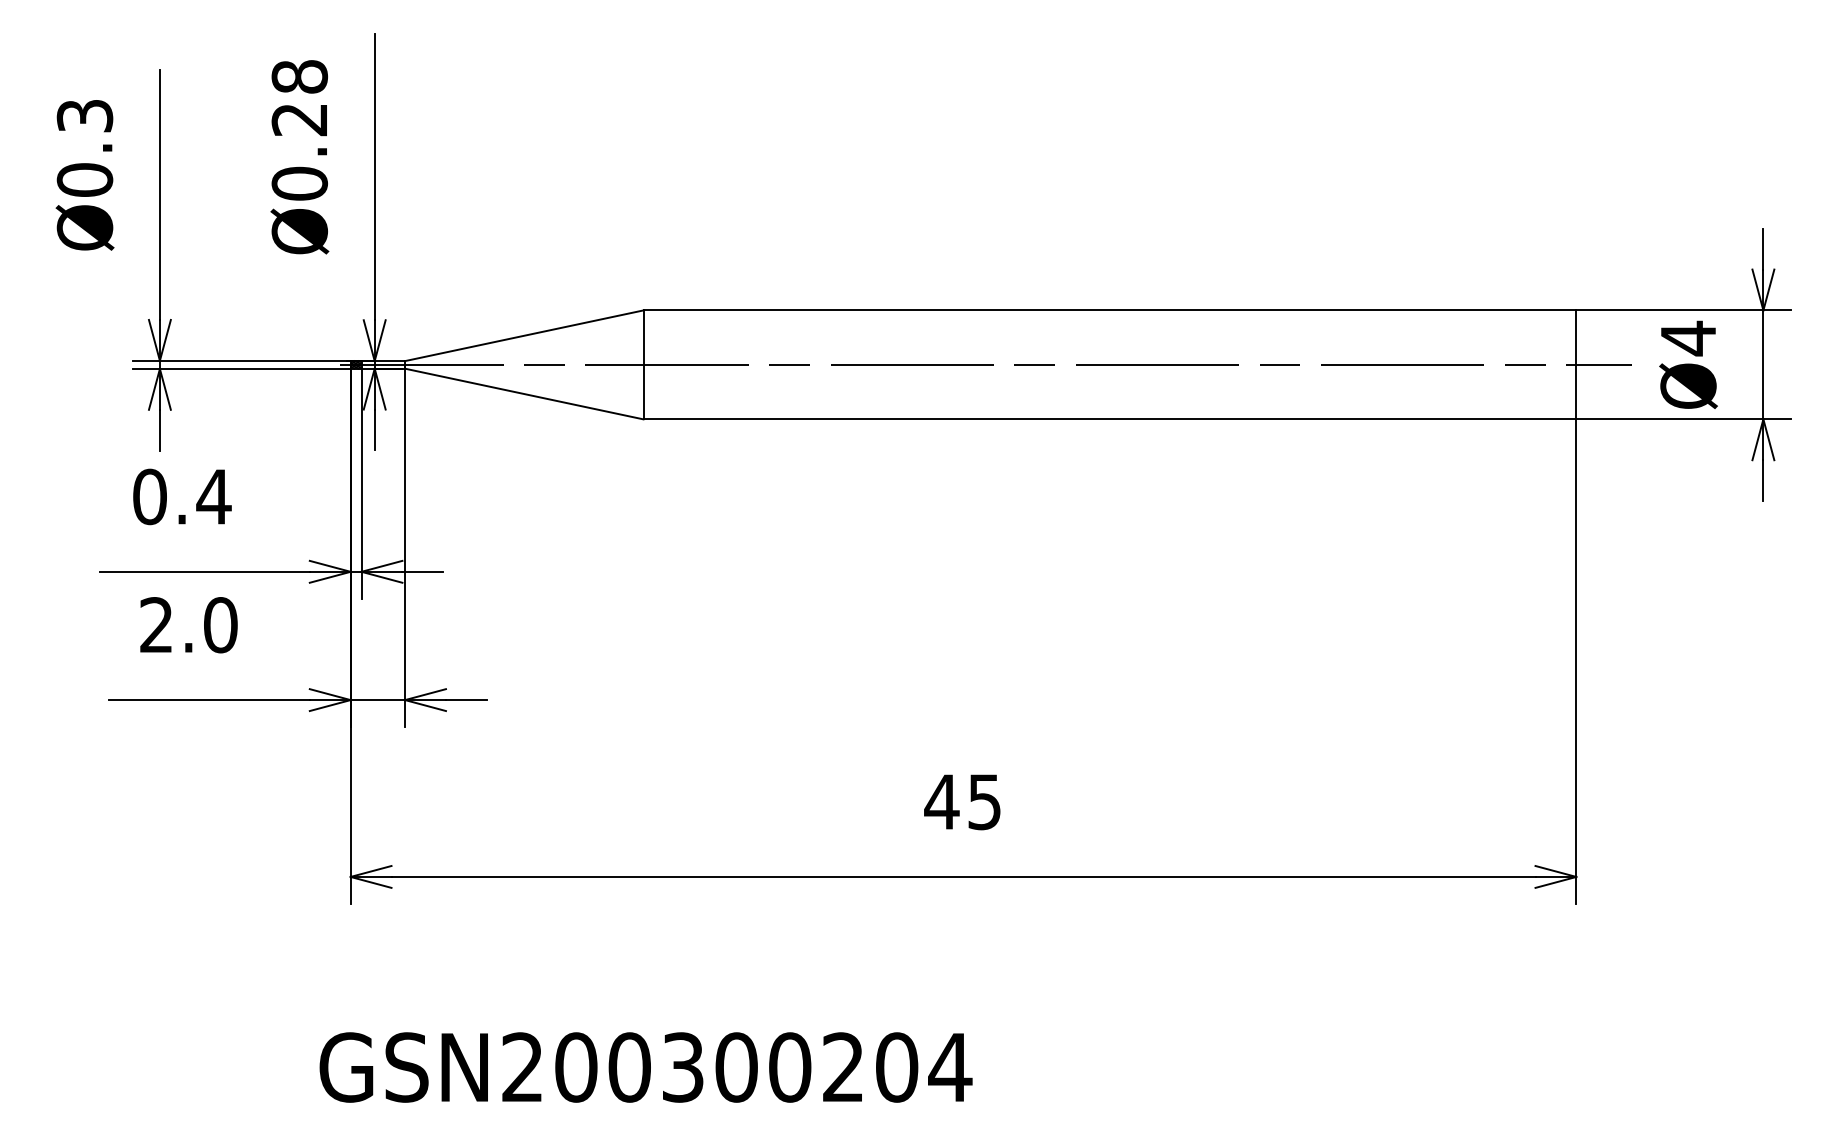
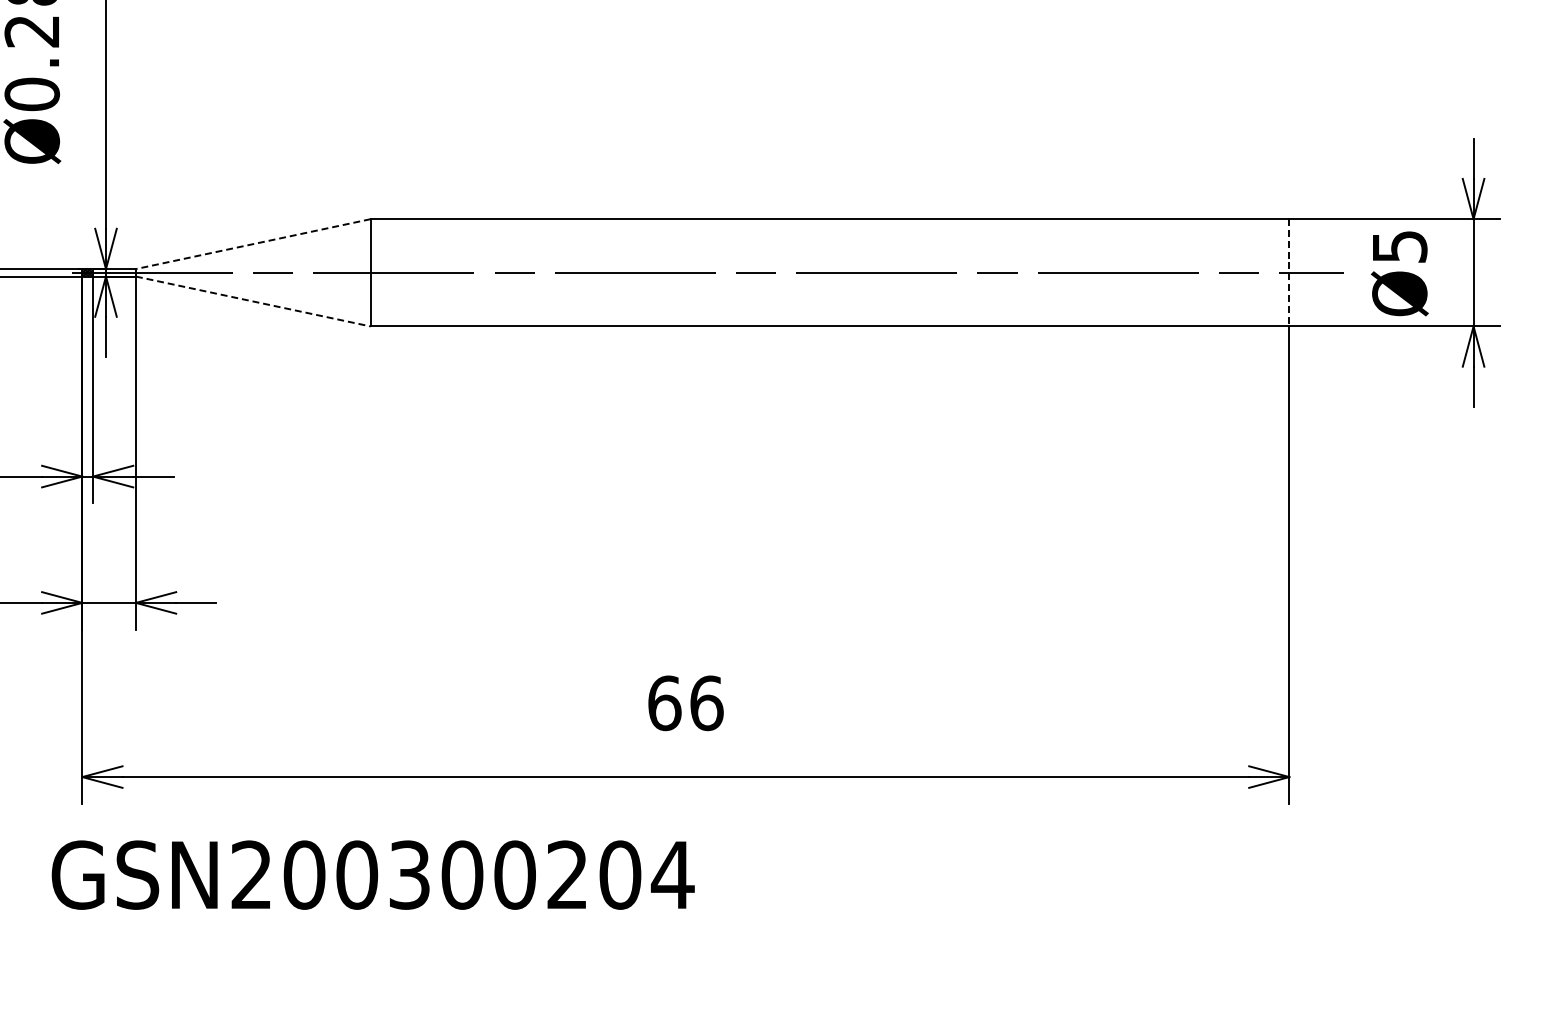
line: (524, 335) -> (253, 243), solid -> dashed
text: (1688, 338) -> (1399, 246), Ø4 -> Ø5
line: (1576, 365) -> (1289, 273), solid -> dashed
line: (524, 394) -> (253, 301), solid -> dashed
text: (962, 801) -> (684, 702), 45 -> 66
text: (645, 1067) -> (372, 875), moved

